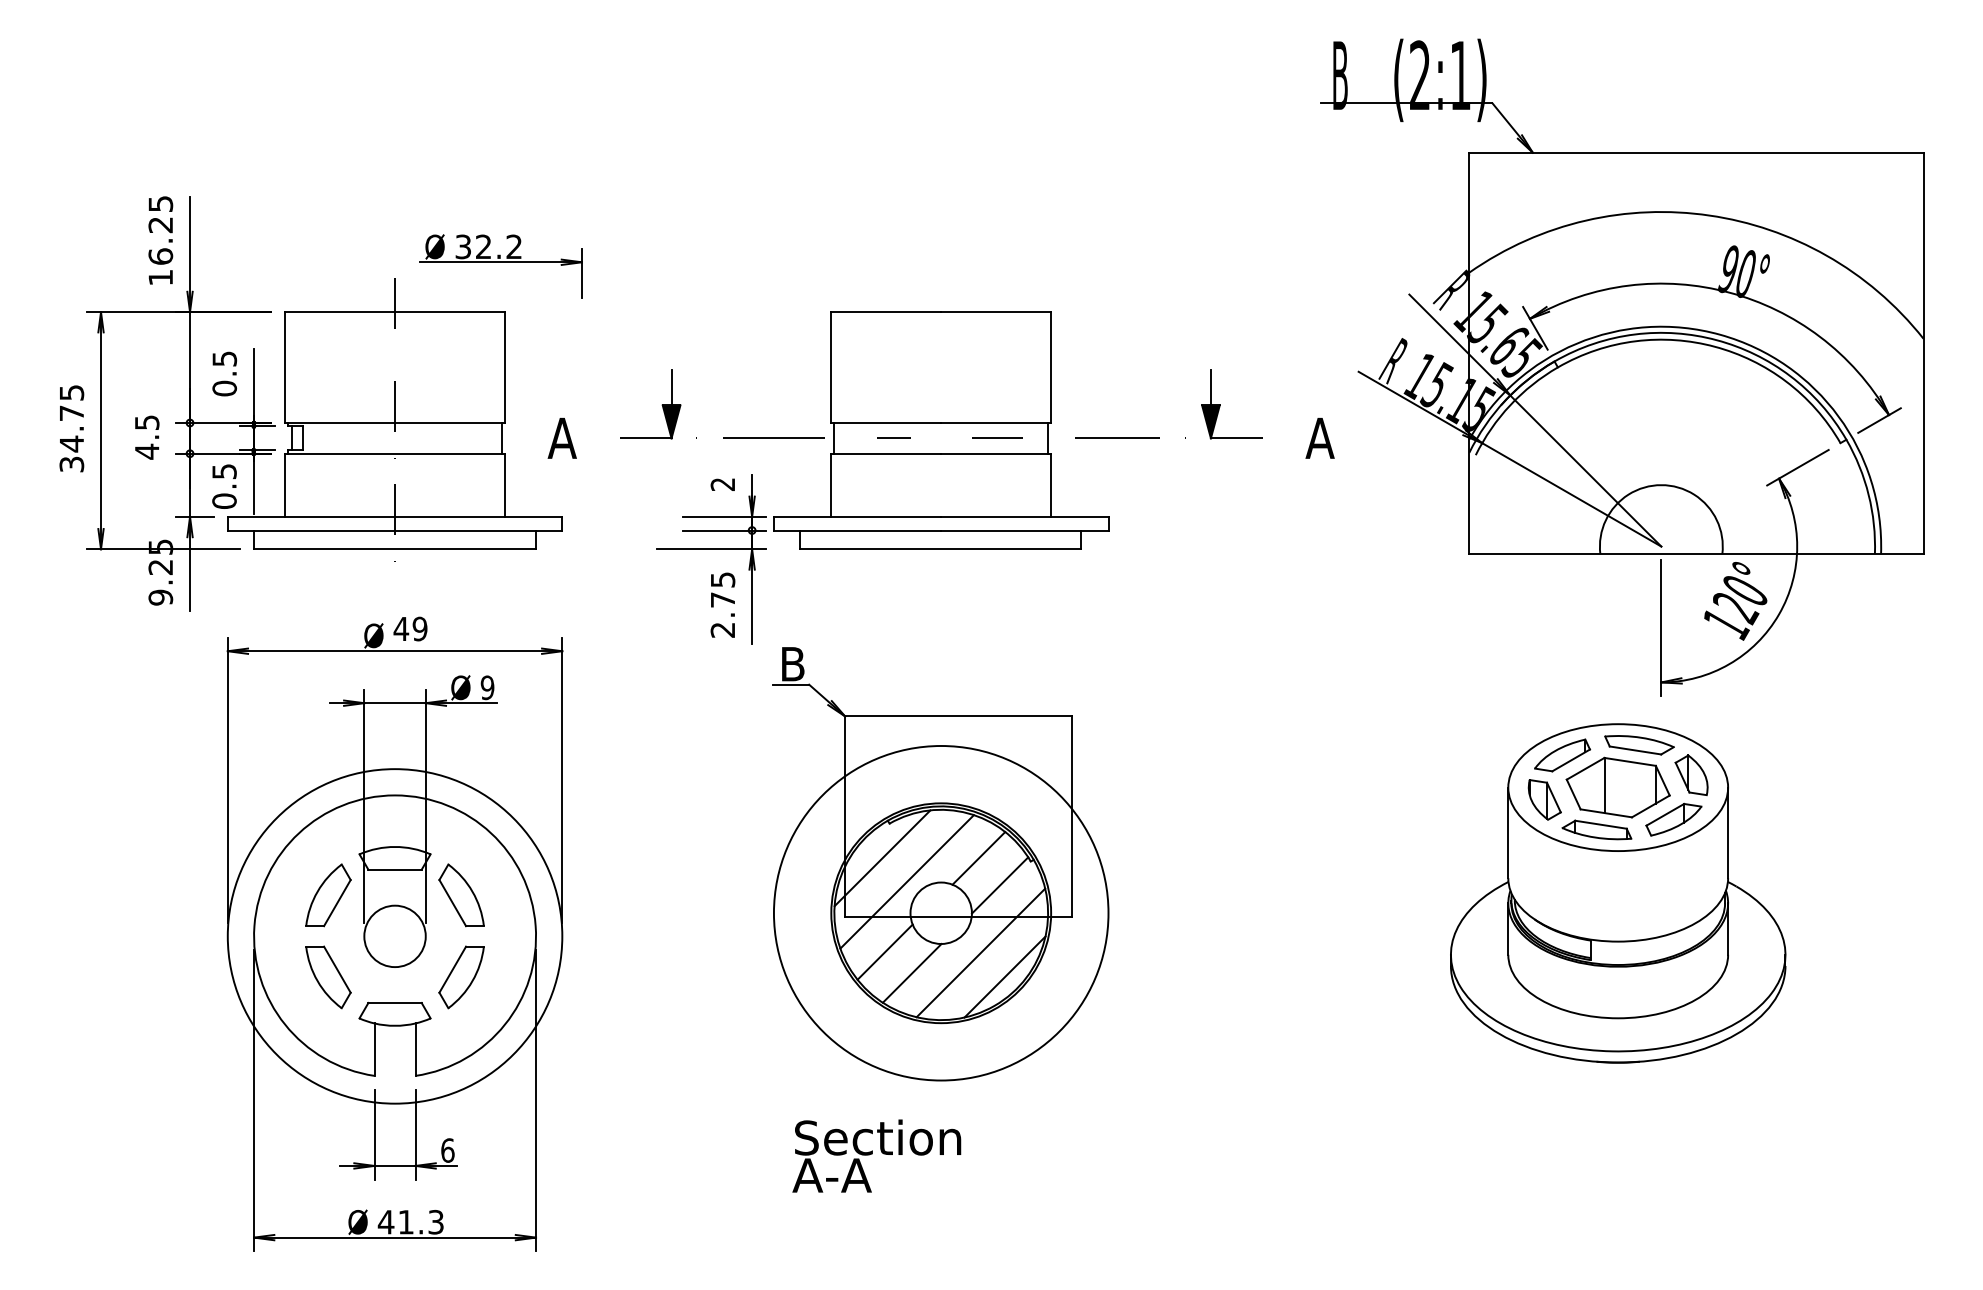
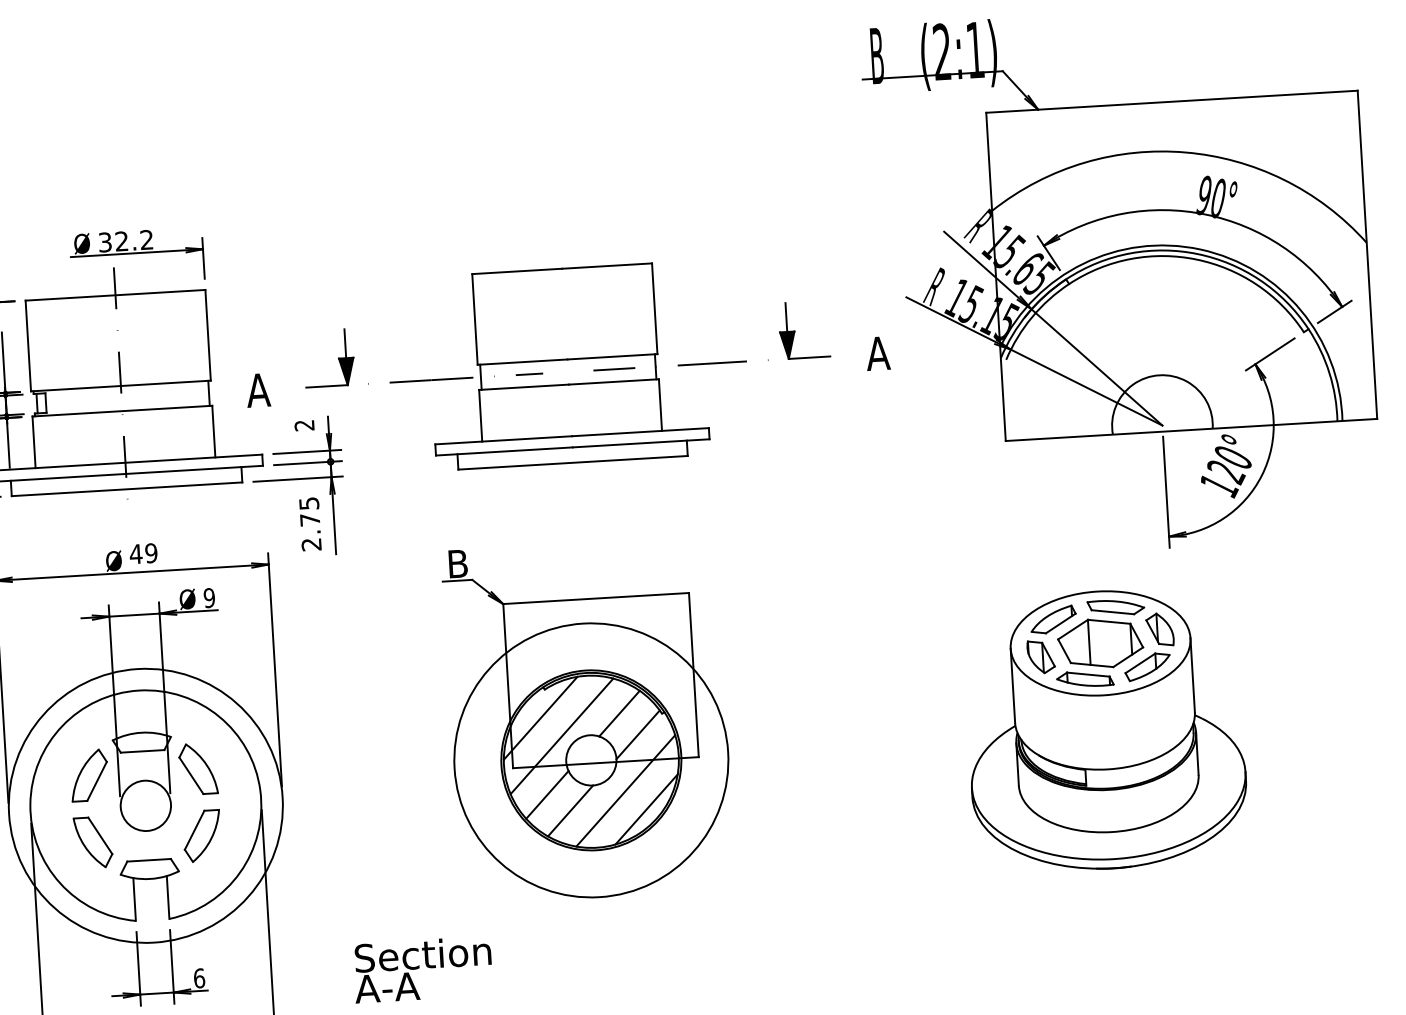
part: (500, 266) -> (136, 256), moved
part: (711, 549) -> (298, 479), moved
part: (1618, 893) -> (1105, 730), moved
text: (876, 1155) -> (422, 969), moved

